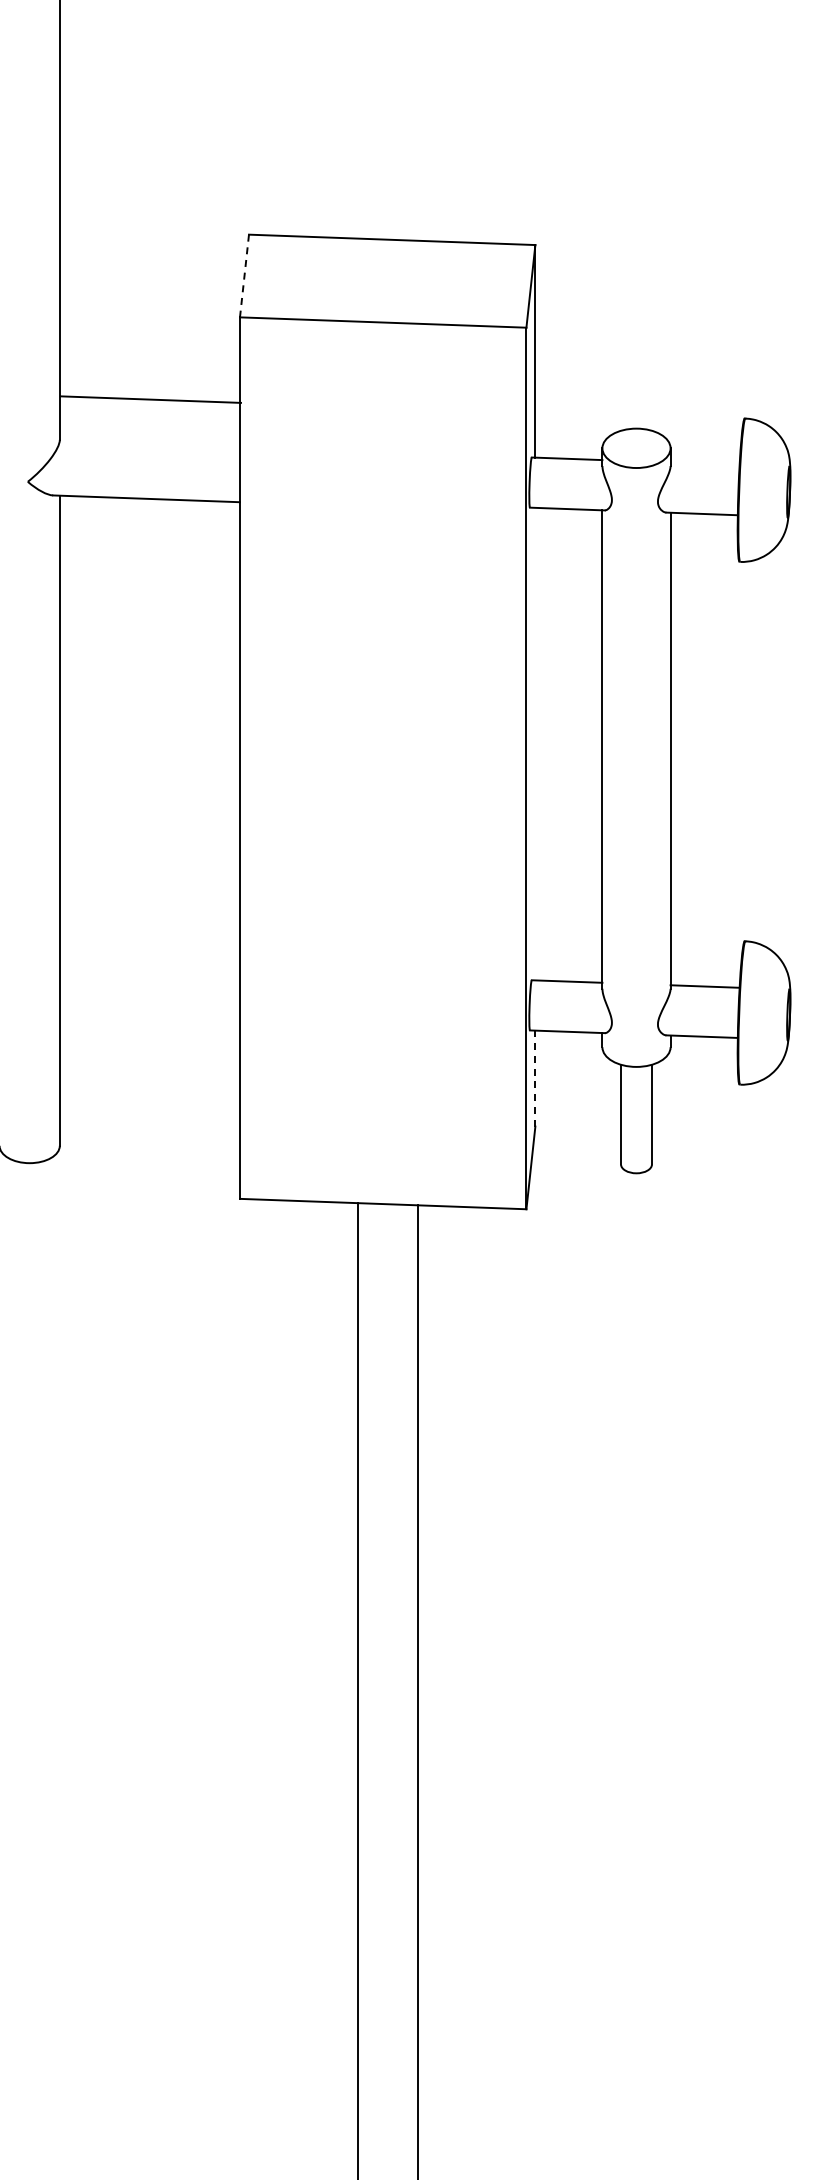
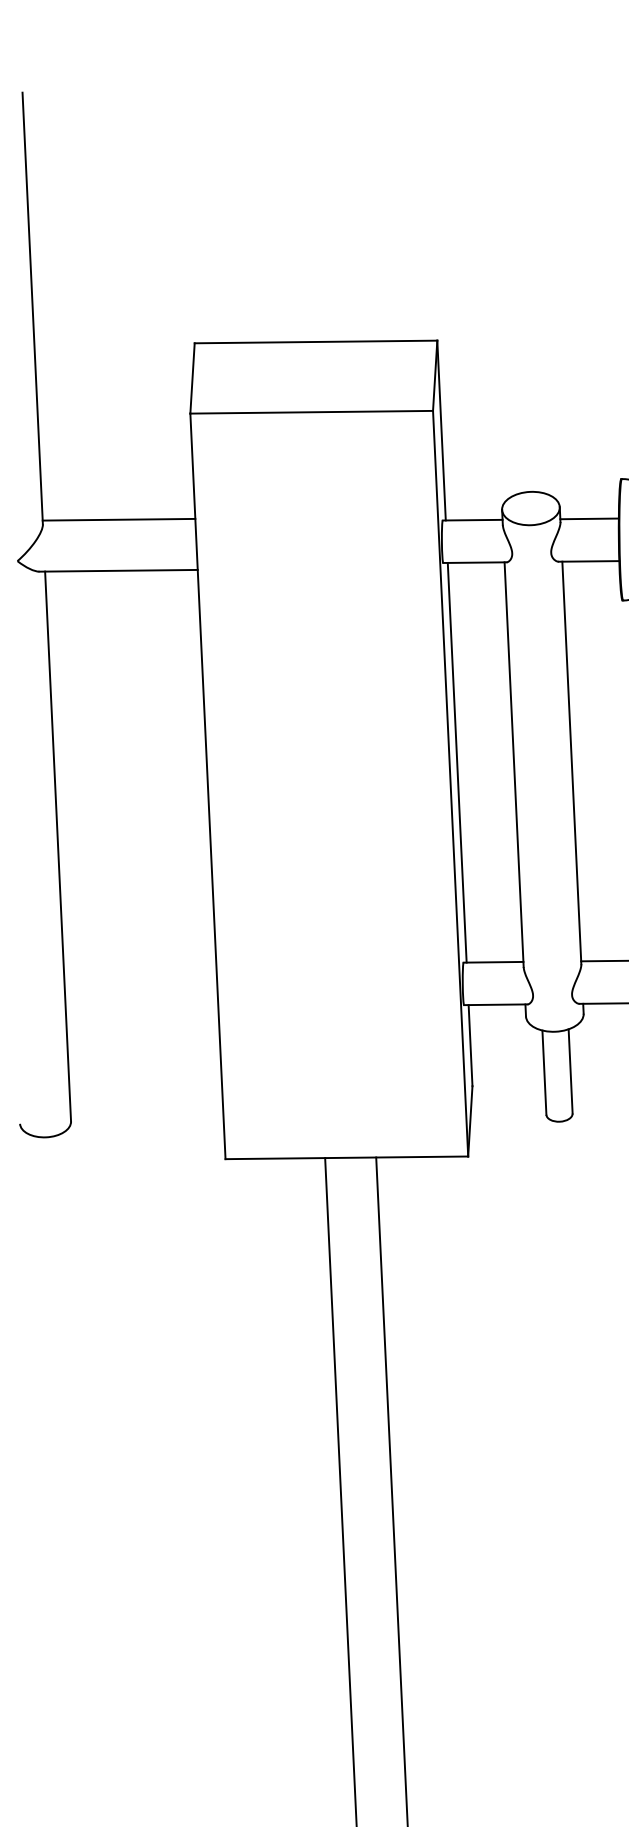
line: (244, 276) -> (192, 378), dashed -> solid
line: (150, 399) -> (118, 519), moved
line: (704, 463) -> (589, 518), added
line: (535, 743) -> (457, 762), added
line: (535, 1078) -> (470, 1045), dashed -> solid

